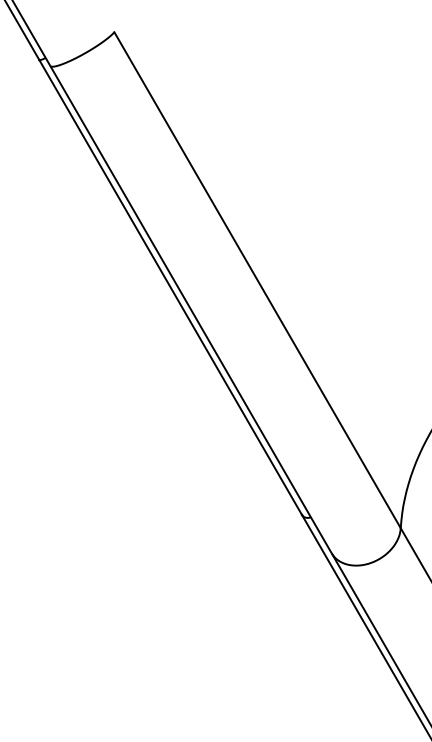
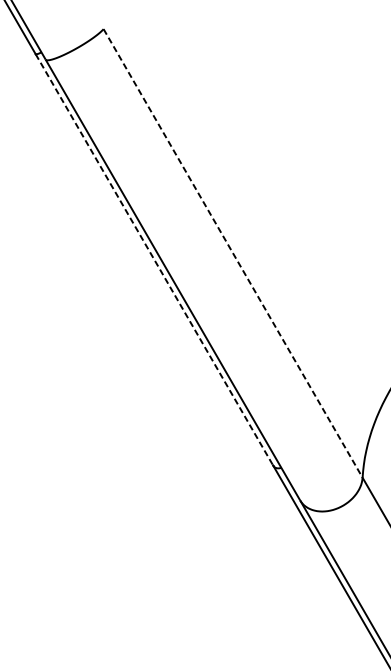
line: (257, 280) -> (233, 253), solid -> dashed
line: (170, 287) -> (154, 259), solid -> dashed

